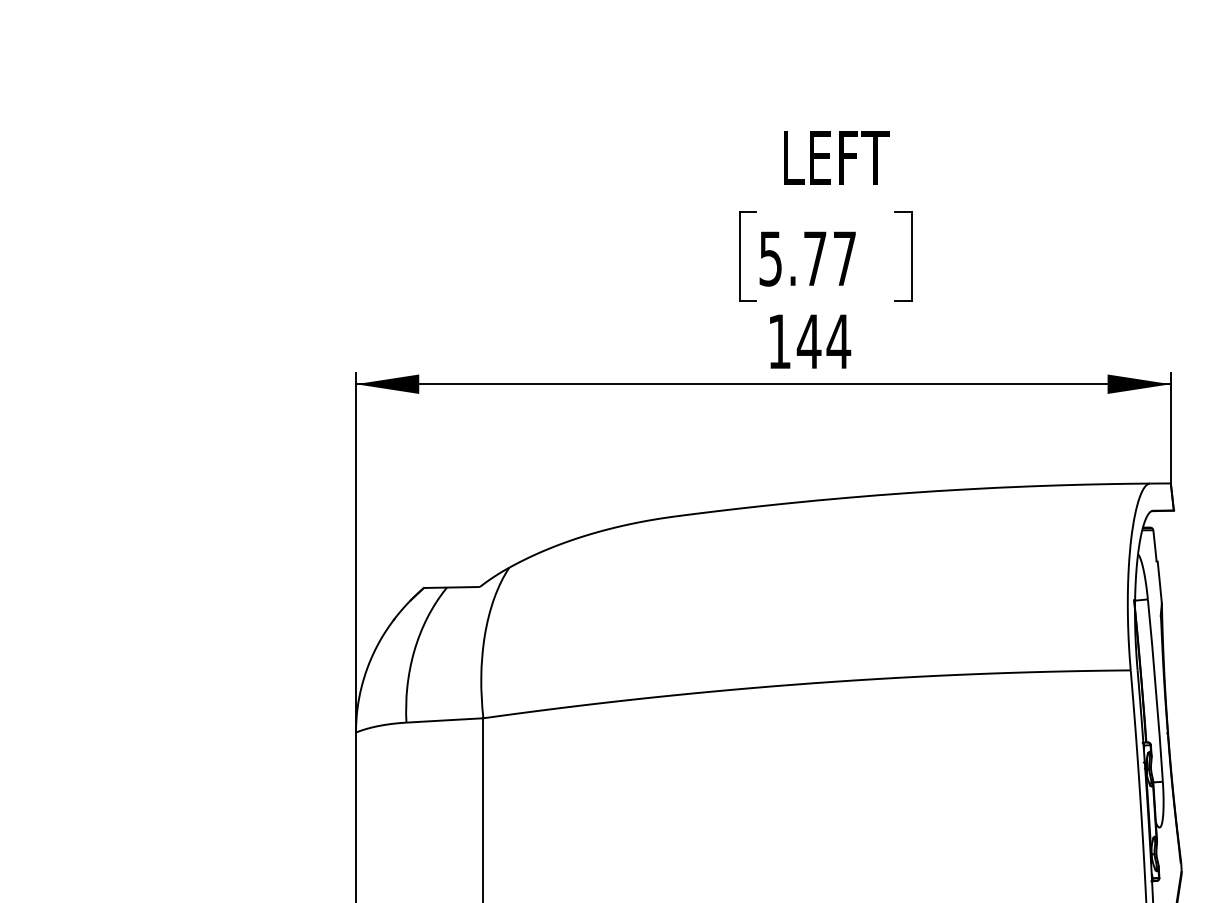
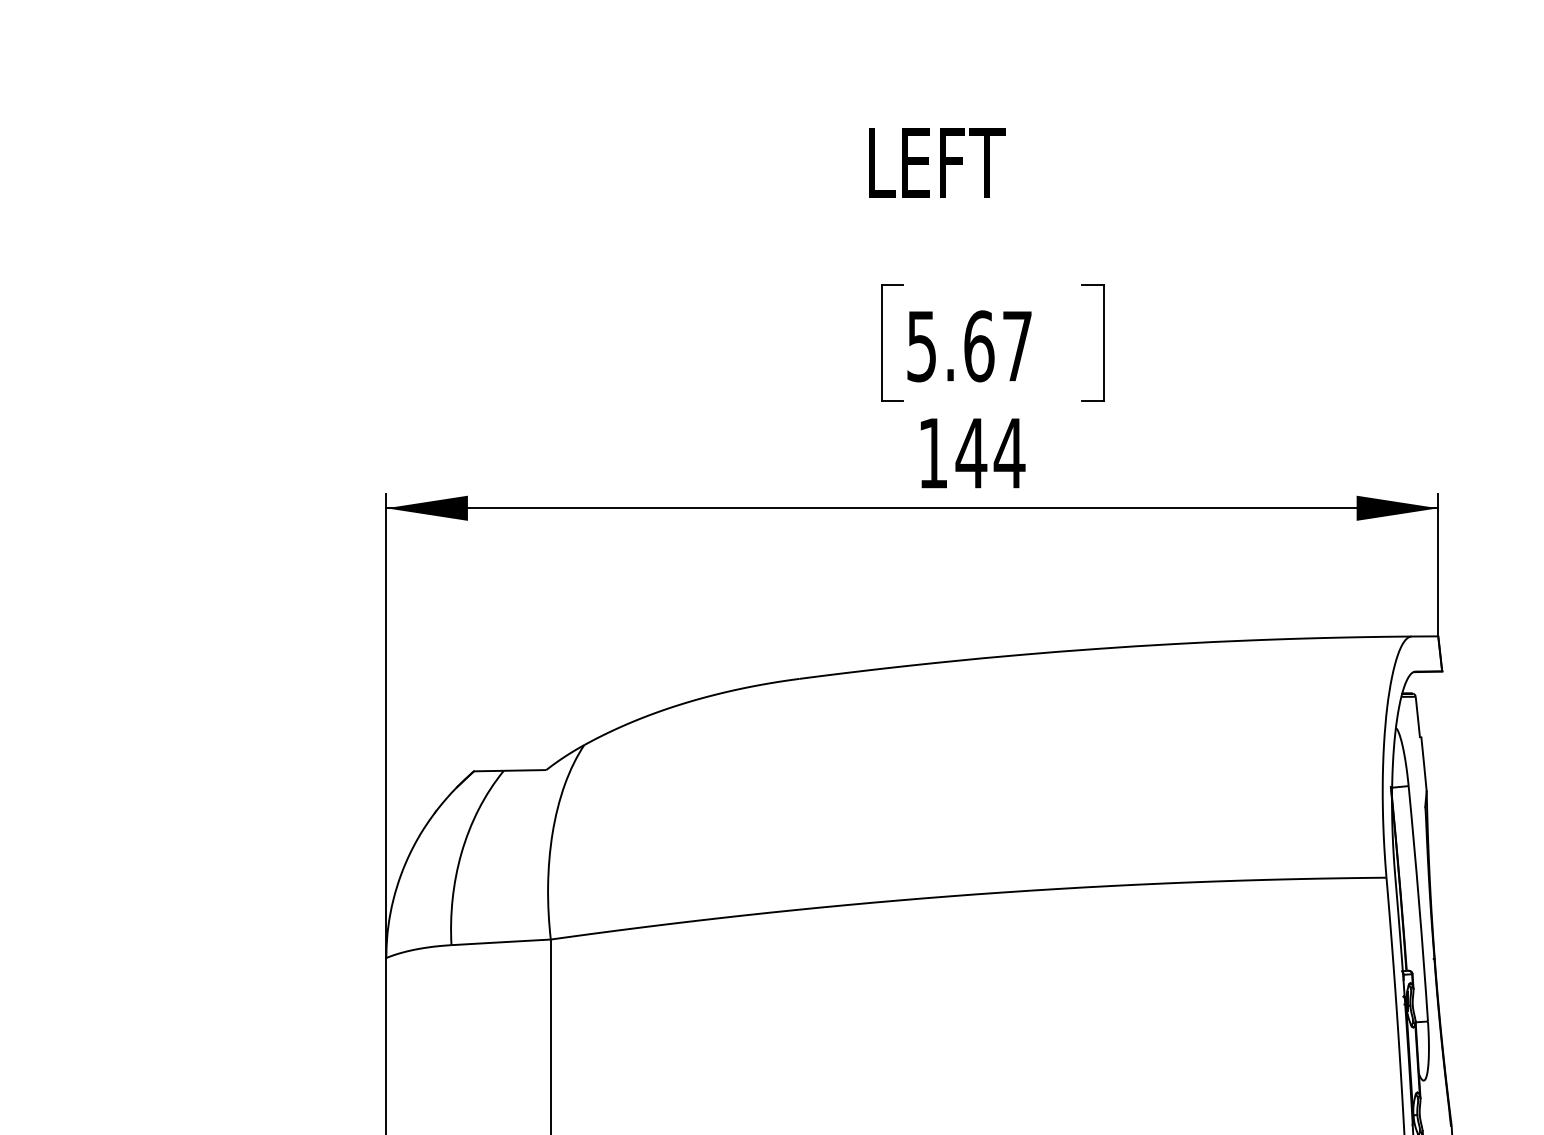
text: (836, 157) -> (936, 162), moved
text: (815, 258) -> (979, 345), 5.77 -> 5.67

